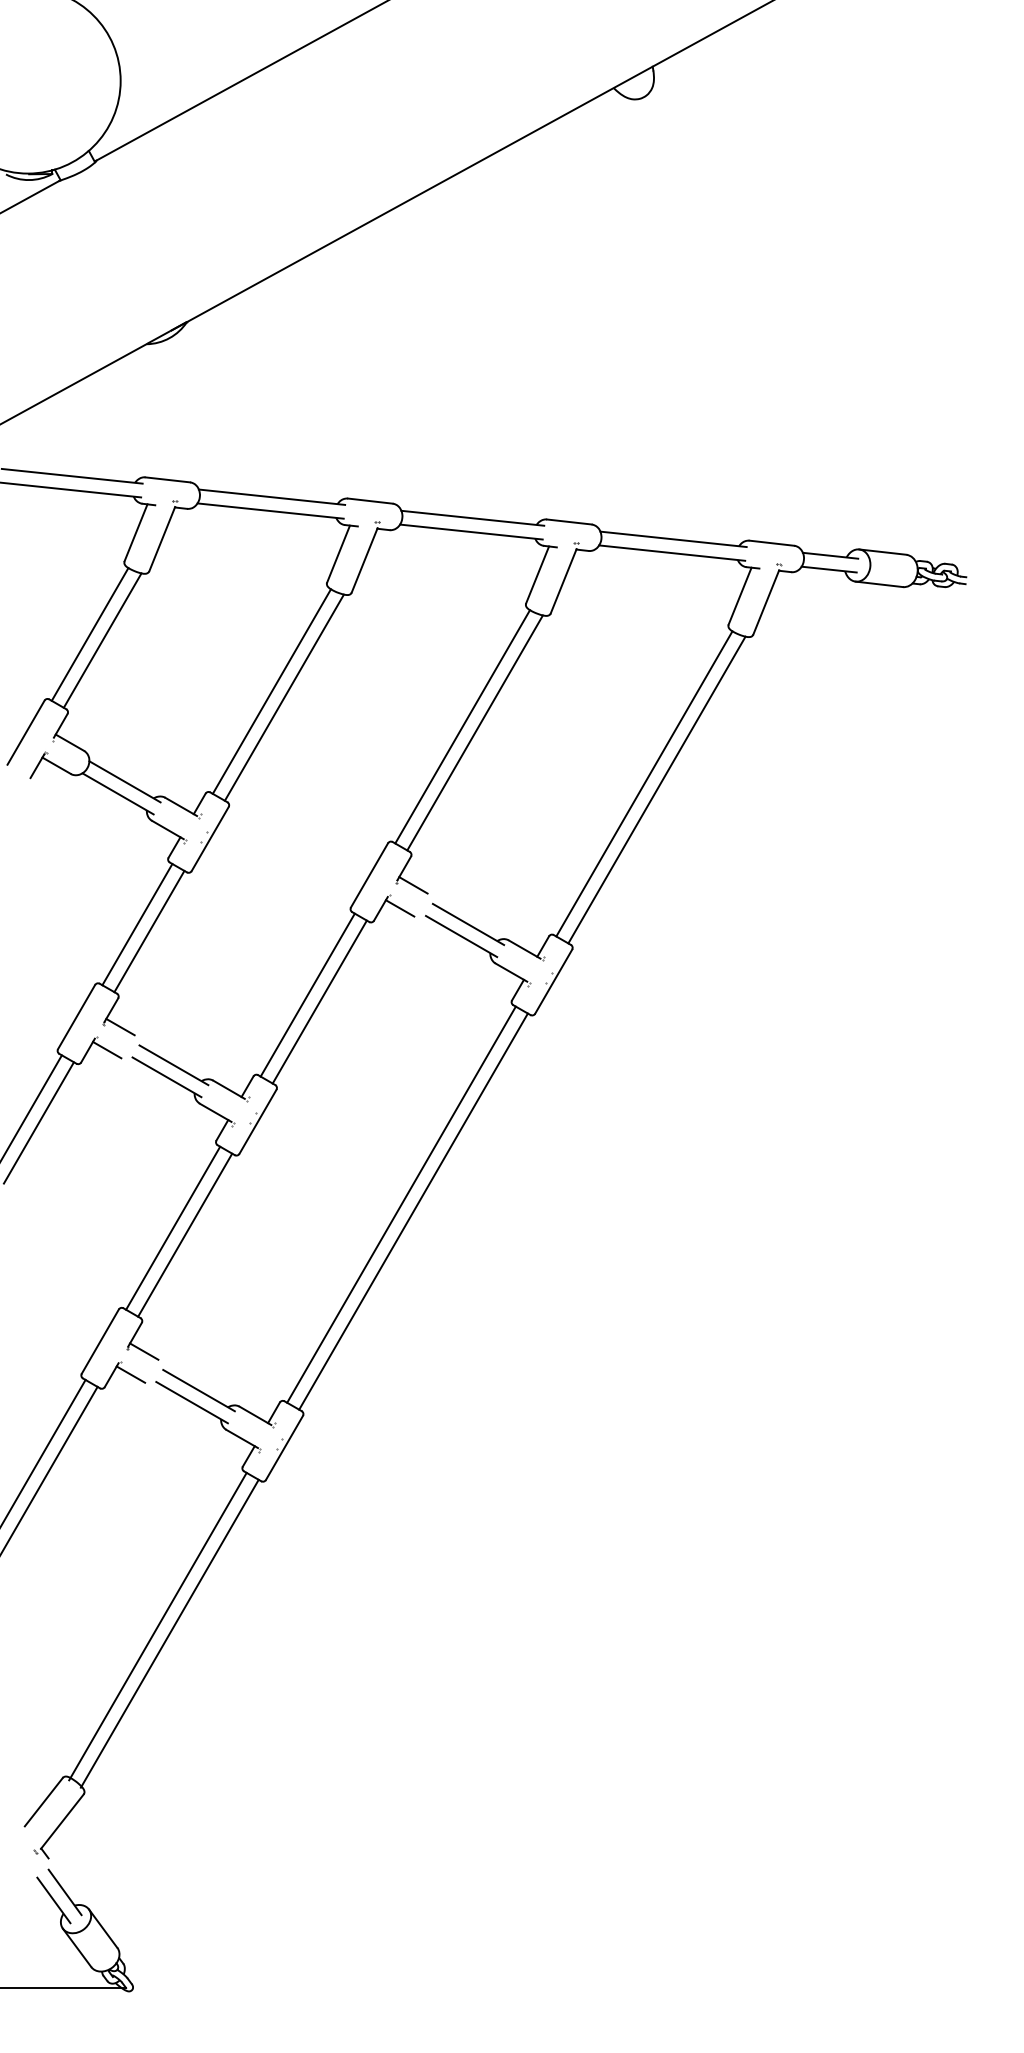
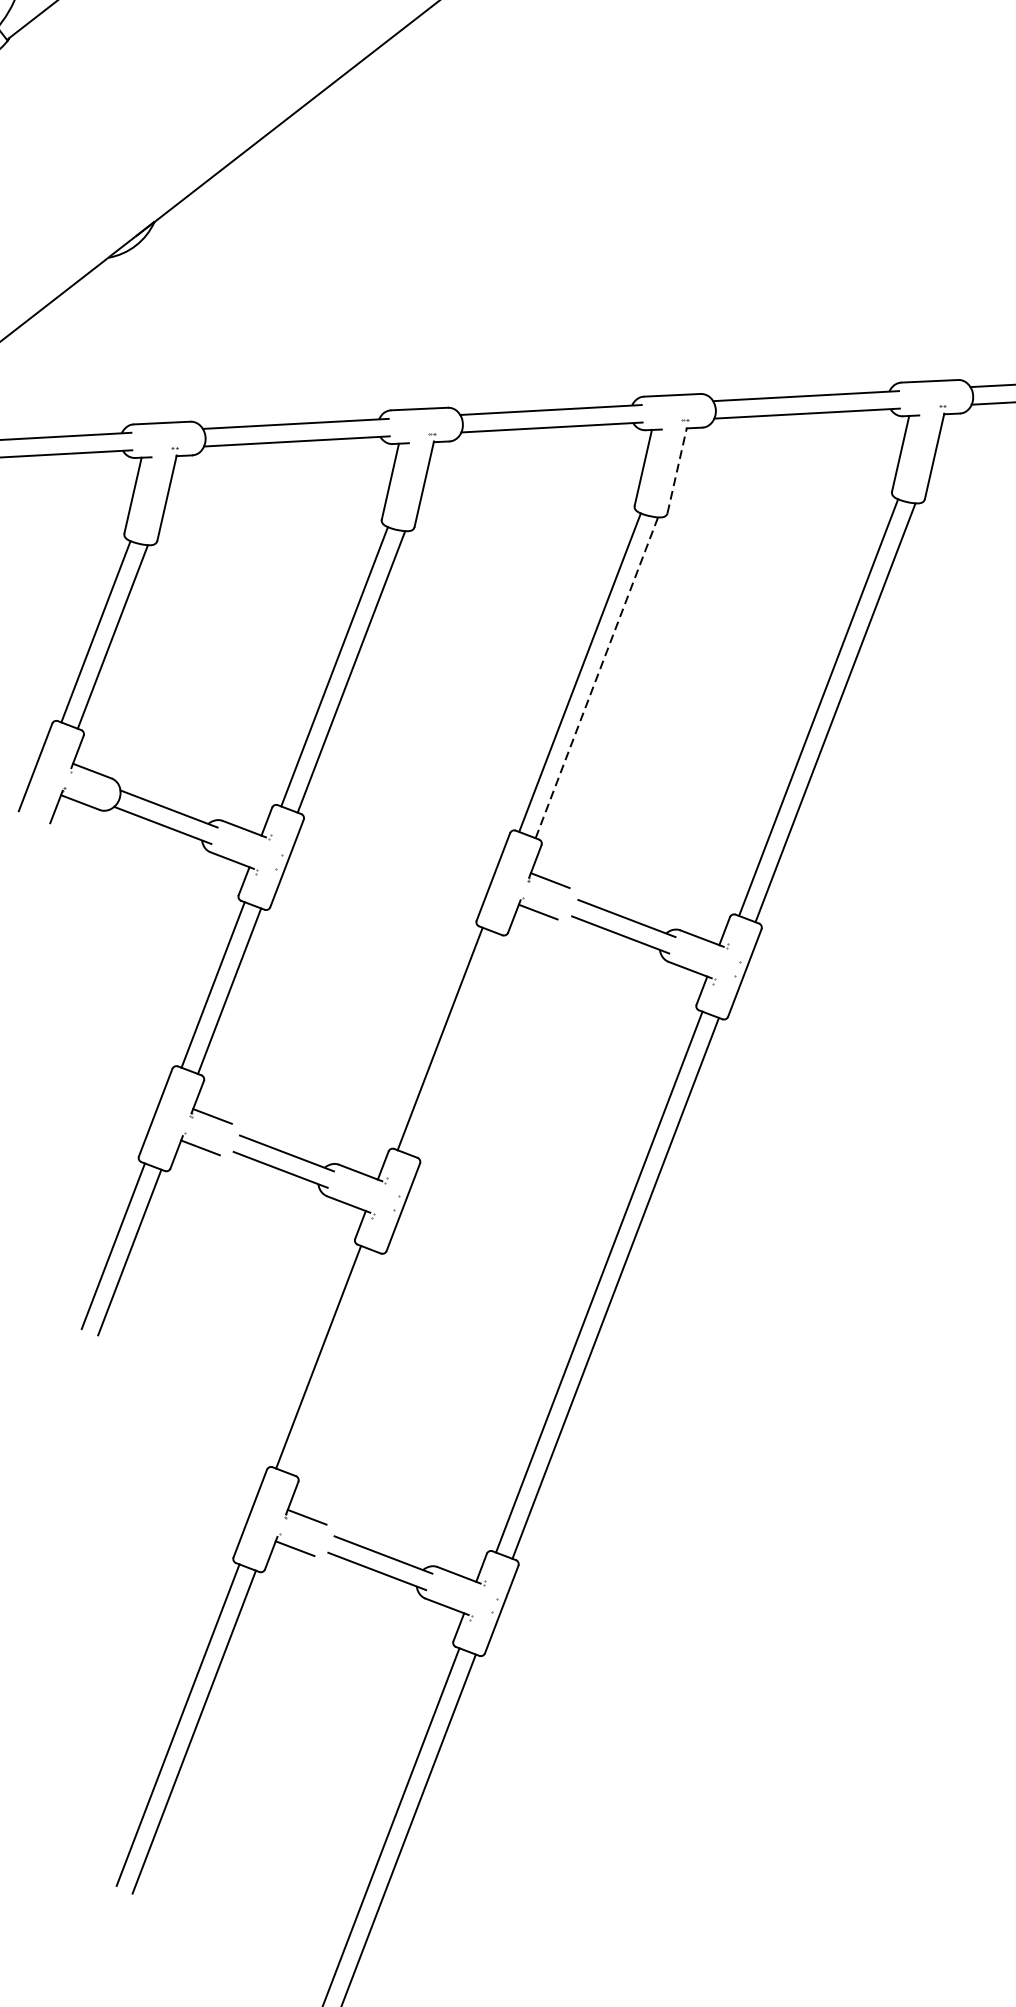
line: (563, 581) -> (676, 470), solid -> dashed
line: (475, 732) -> (597, 677), solid -> dashed
line: (319, 1001) -> (456, 1044), removed
line: (185, 1234) -> (335, 1362), removed

